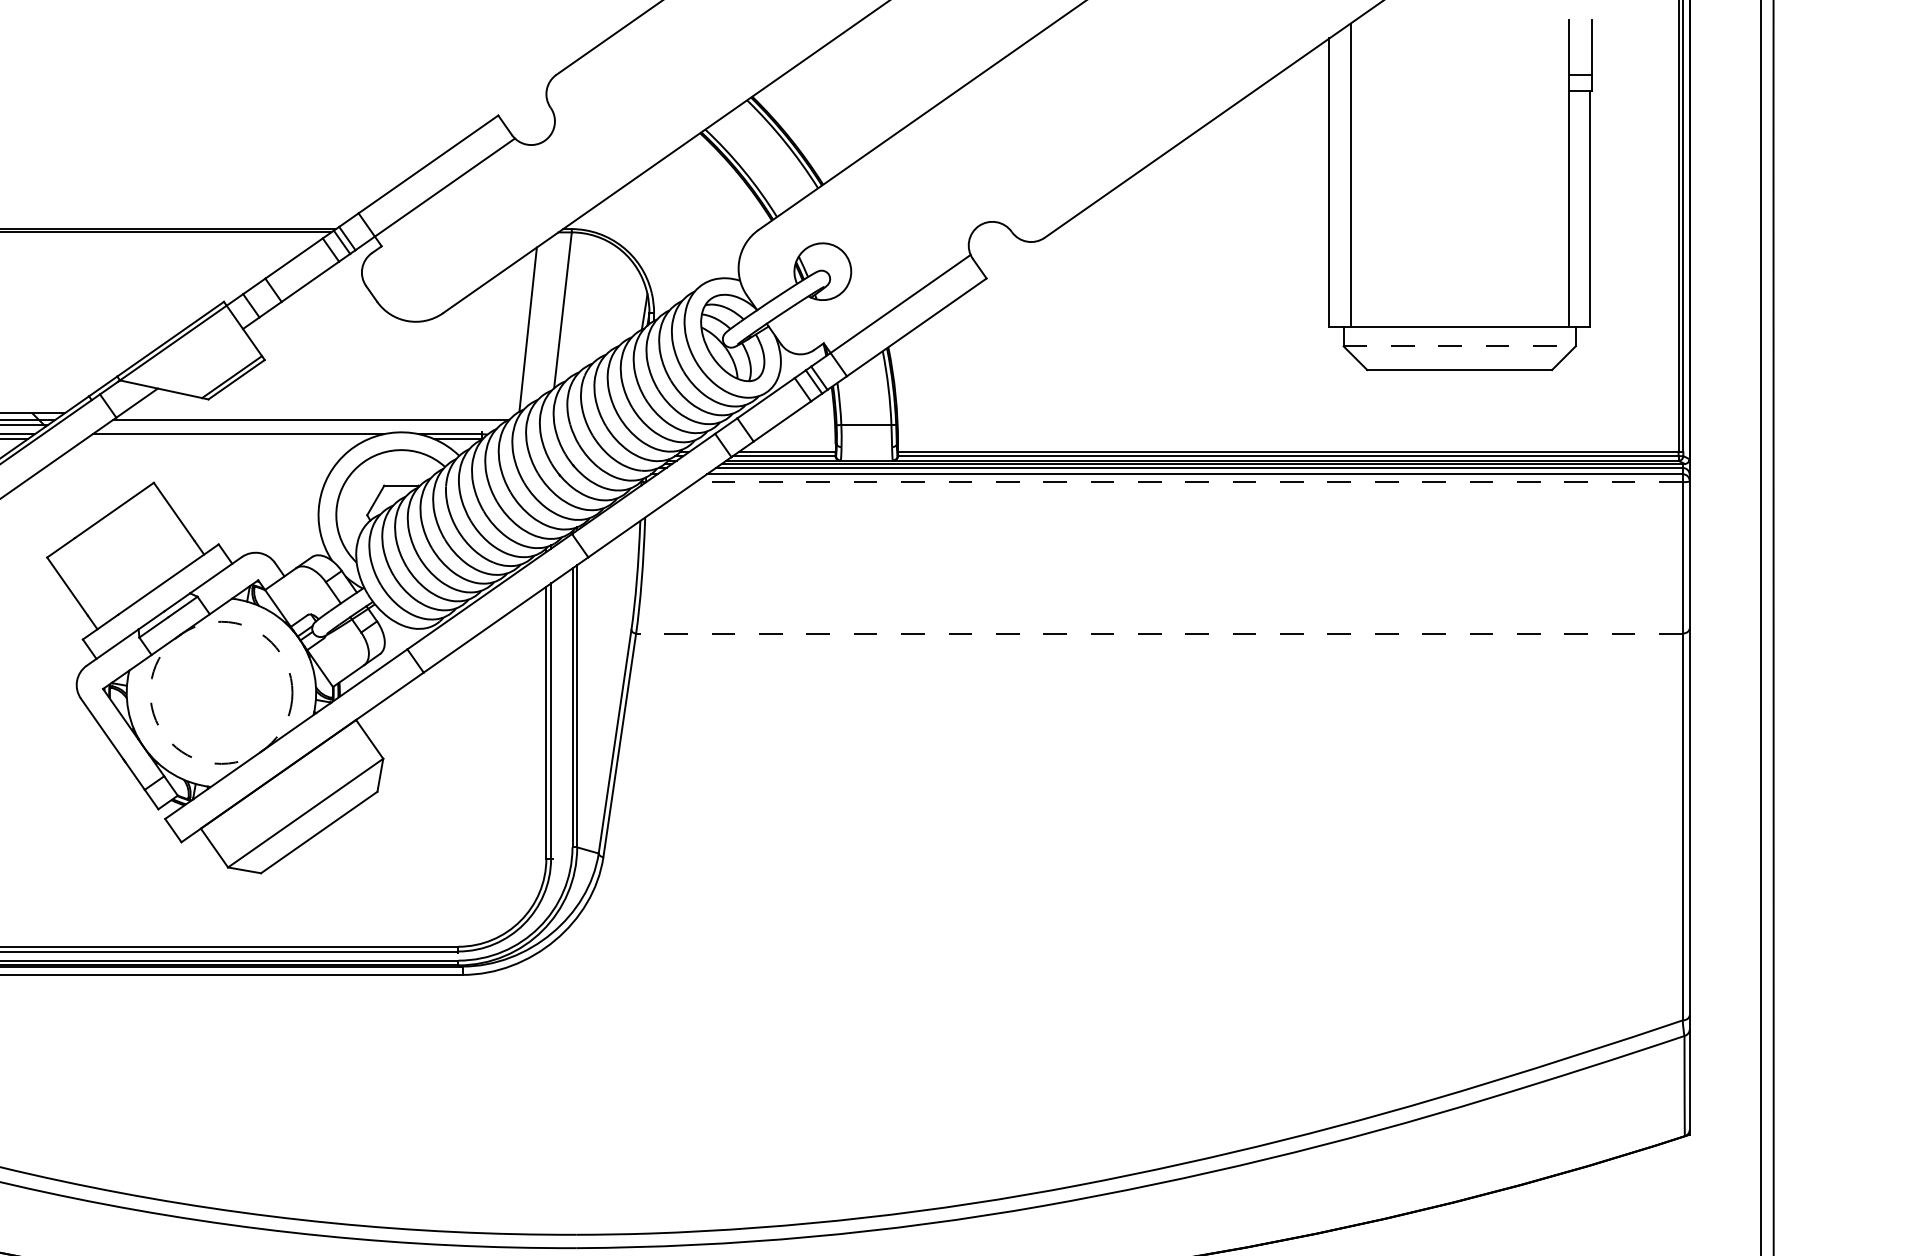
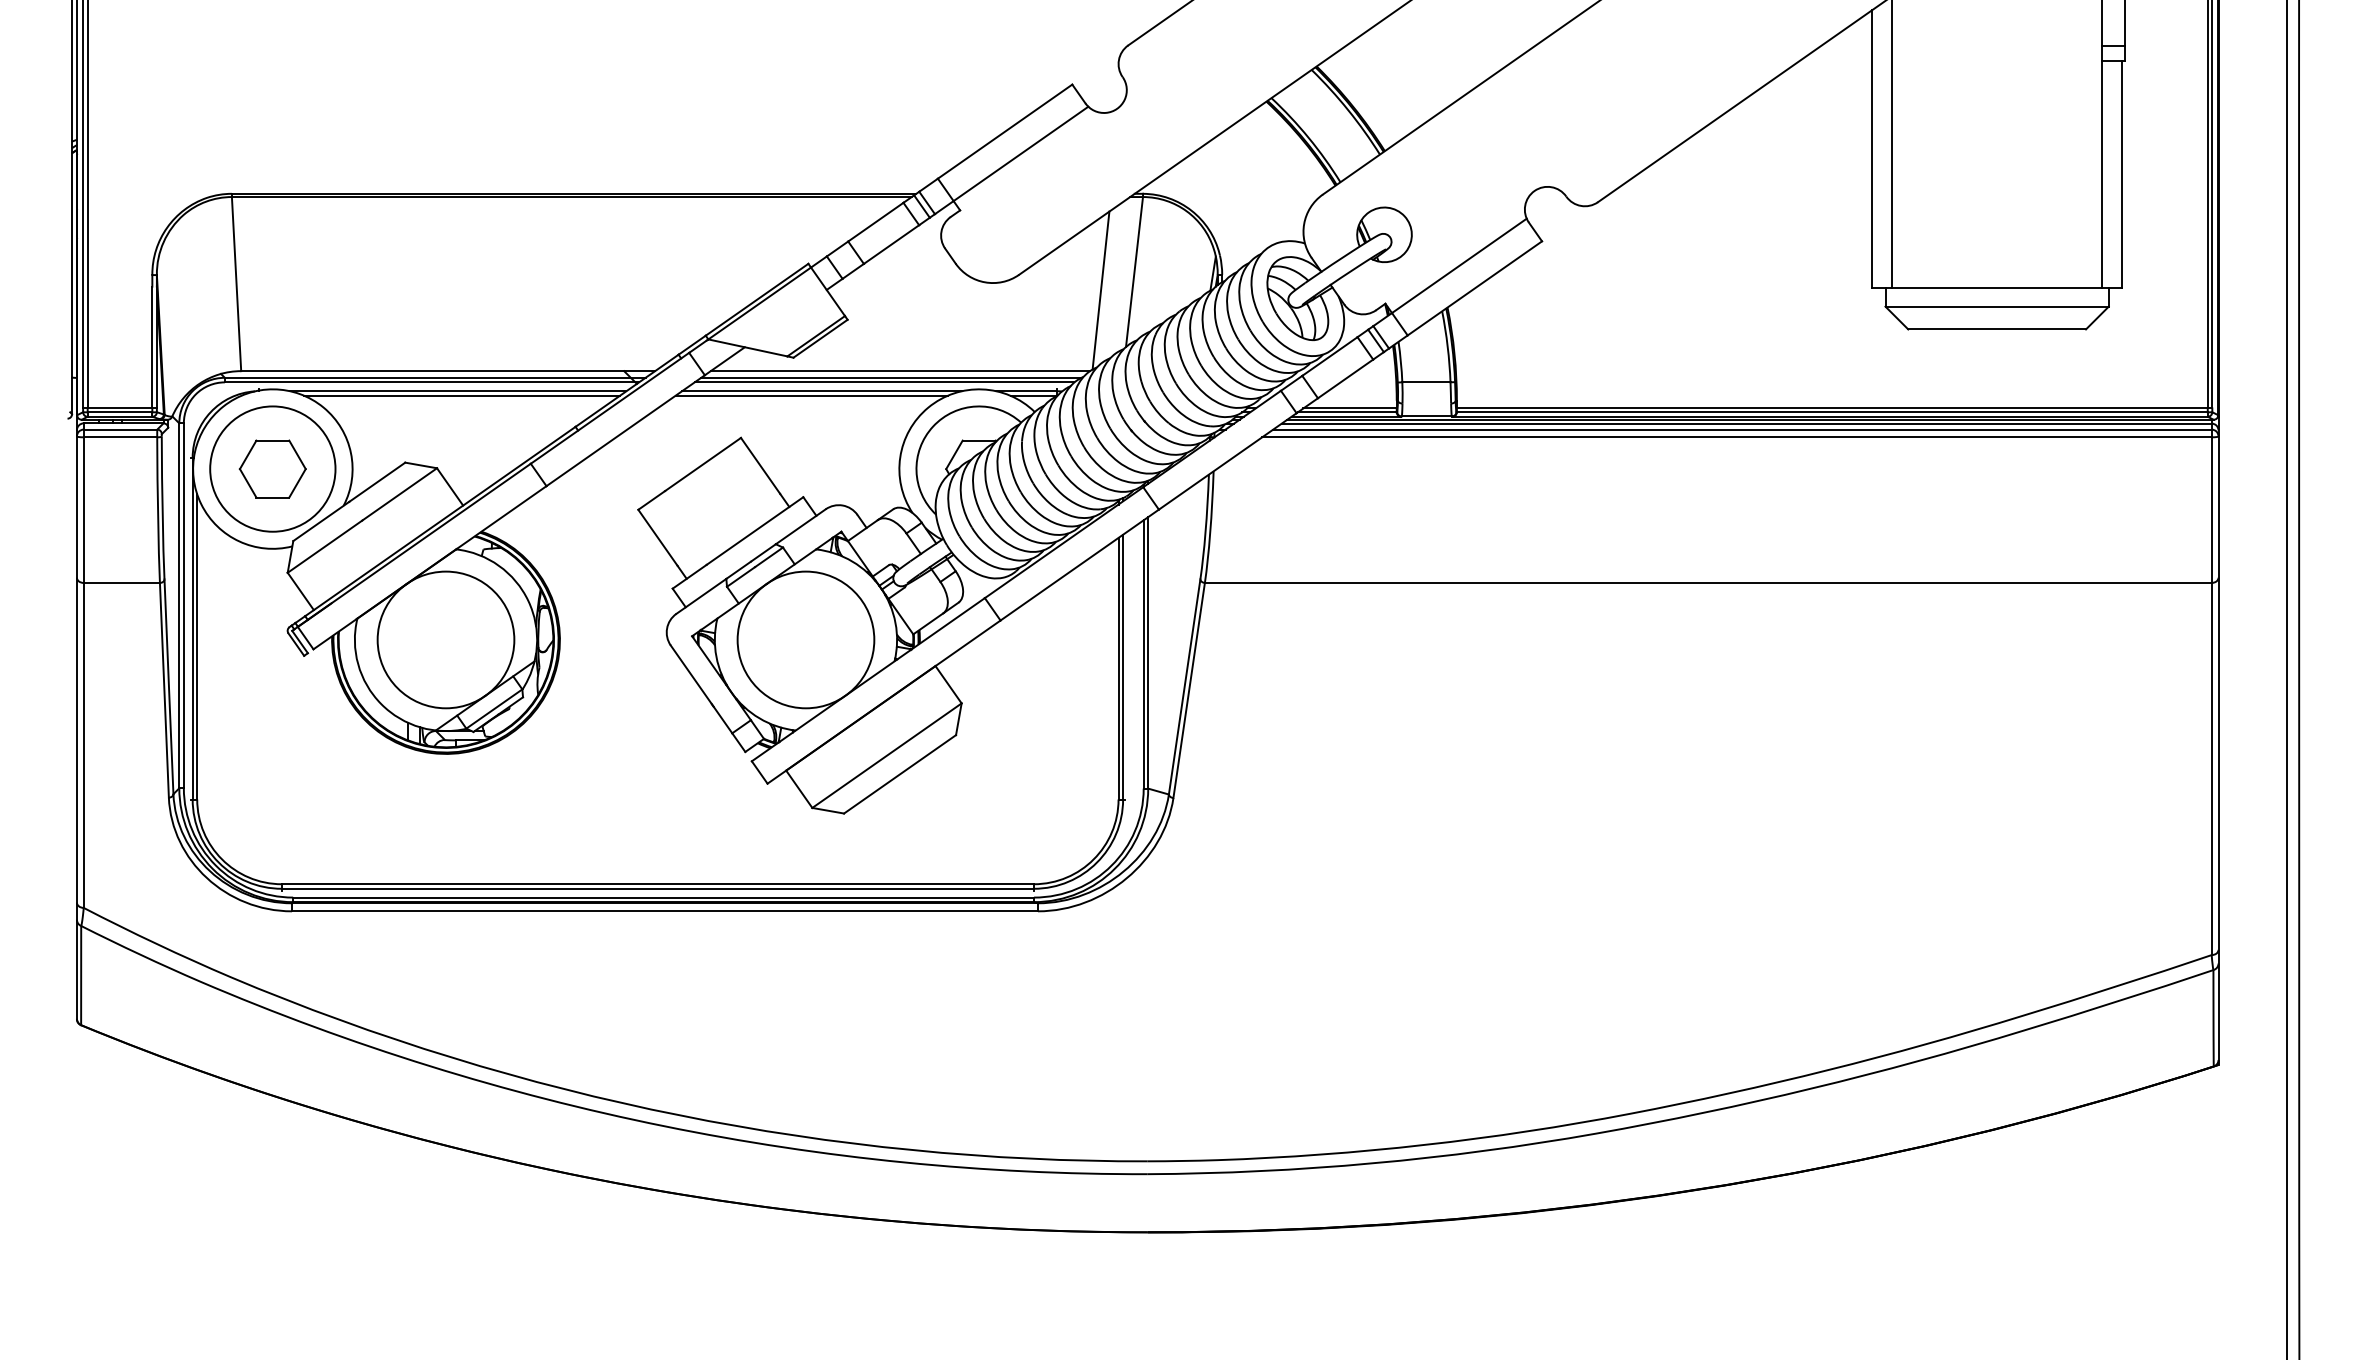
line: (1460, 346) -> (1997, 306), dashed -> solid
line: (319, 413) -> (900, 371), added
line: (303, 425) -> (884, 382), added
line: (227, 438) -> (811, 395), added
line: (1188, 482) -> (1736, 437), dashed -> solid
line: (1158, 633) -> (1707, 582), dashed -> solid
circle: (220, 692) -> (805, 639), dashed -> solid

